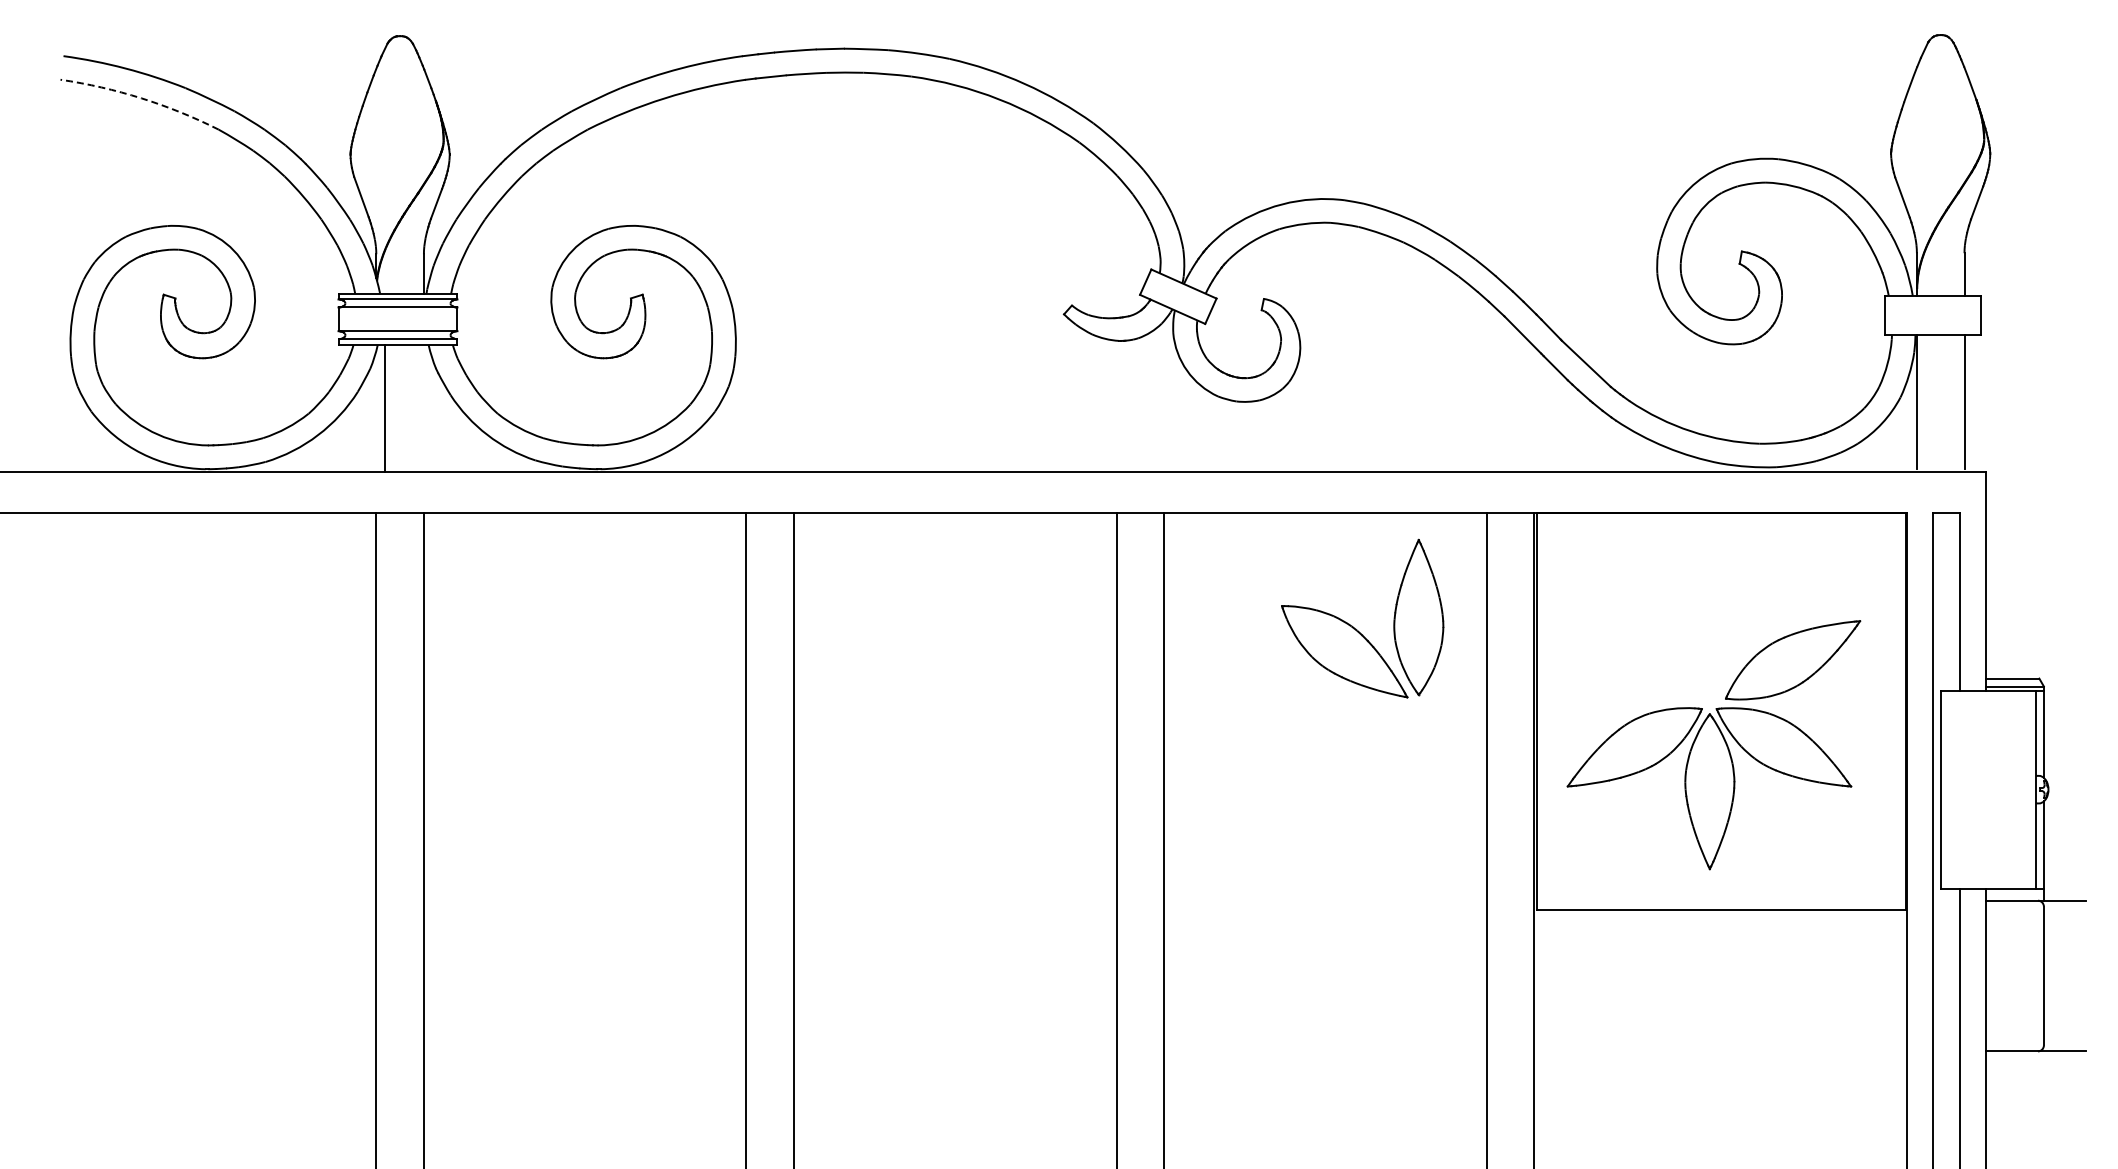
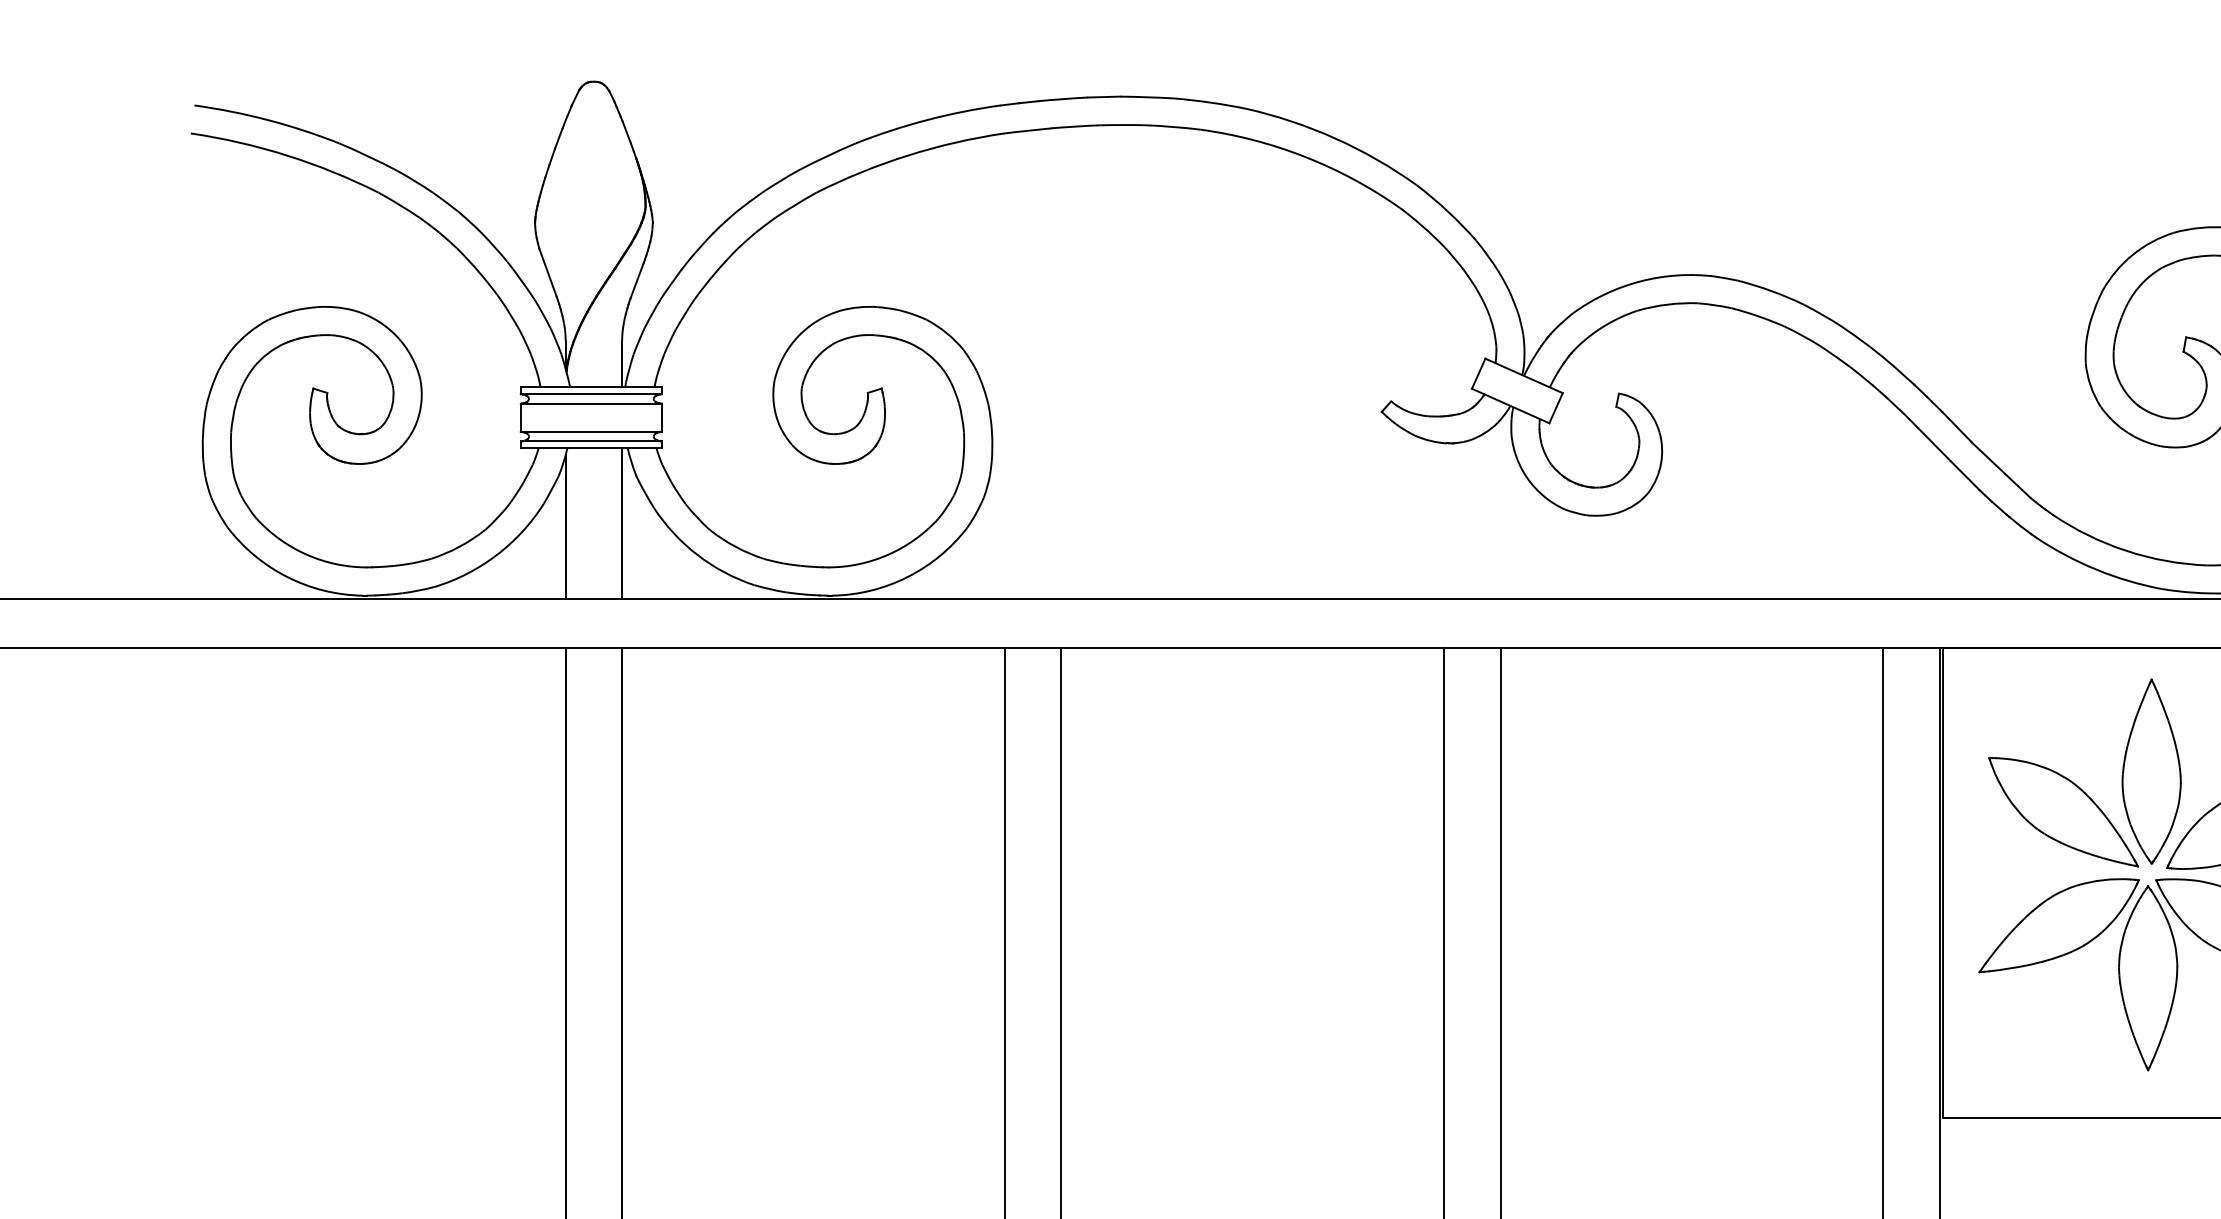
arc: (141, 98) -> (287, 155), dashed -> solid
line: (384, 408) -> (621, 523), moved
line: (376, 411) -> (565, 527), added
part: (1353, 626) -> (2074, 782), moved

